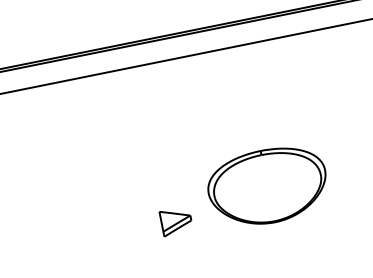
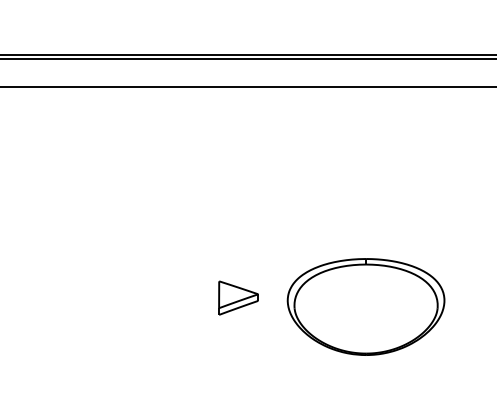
part: (267, 186) -> (365, 306), moved

